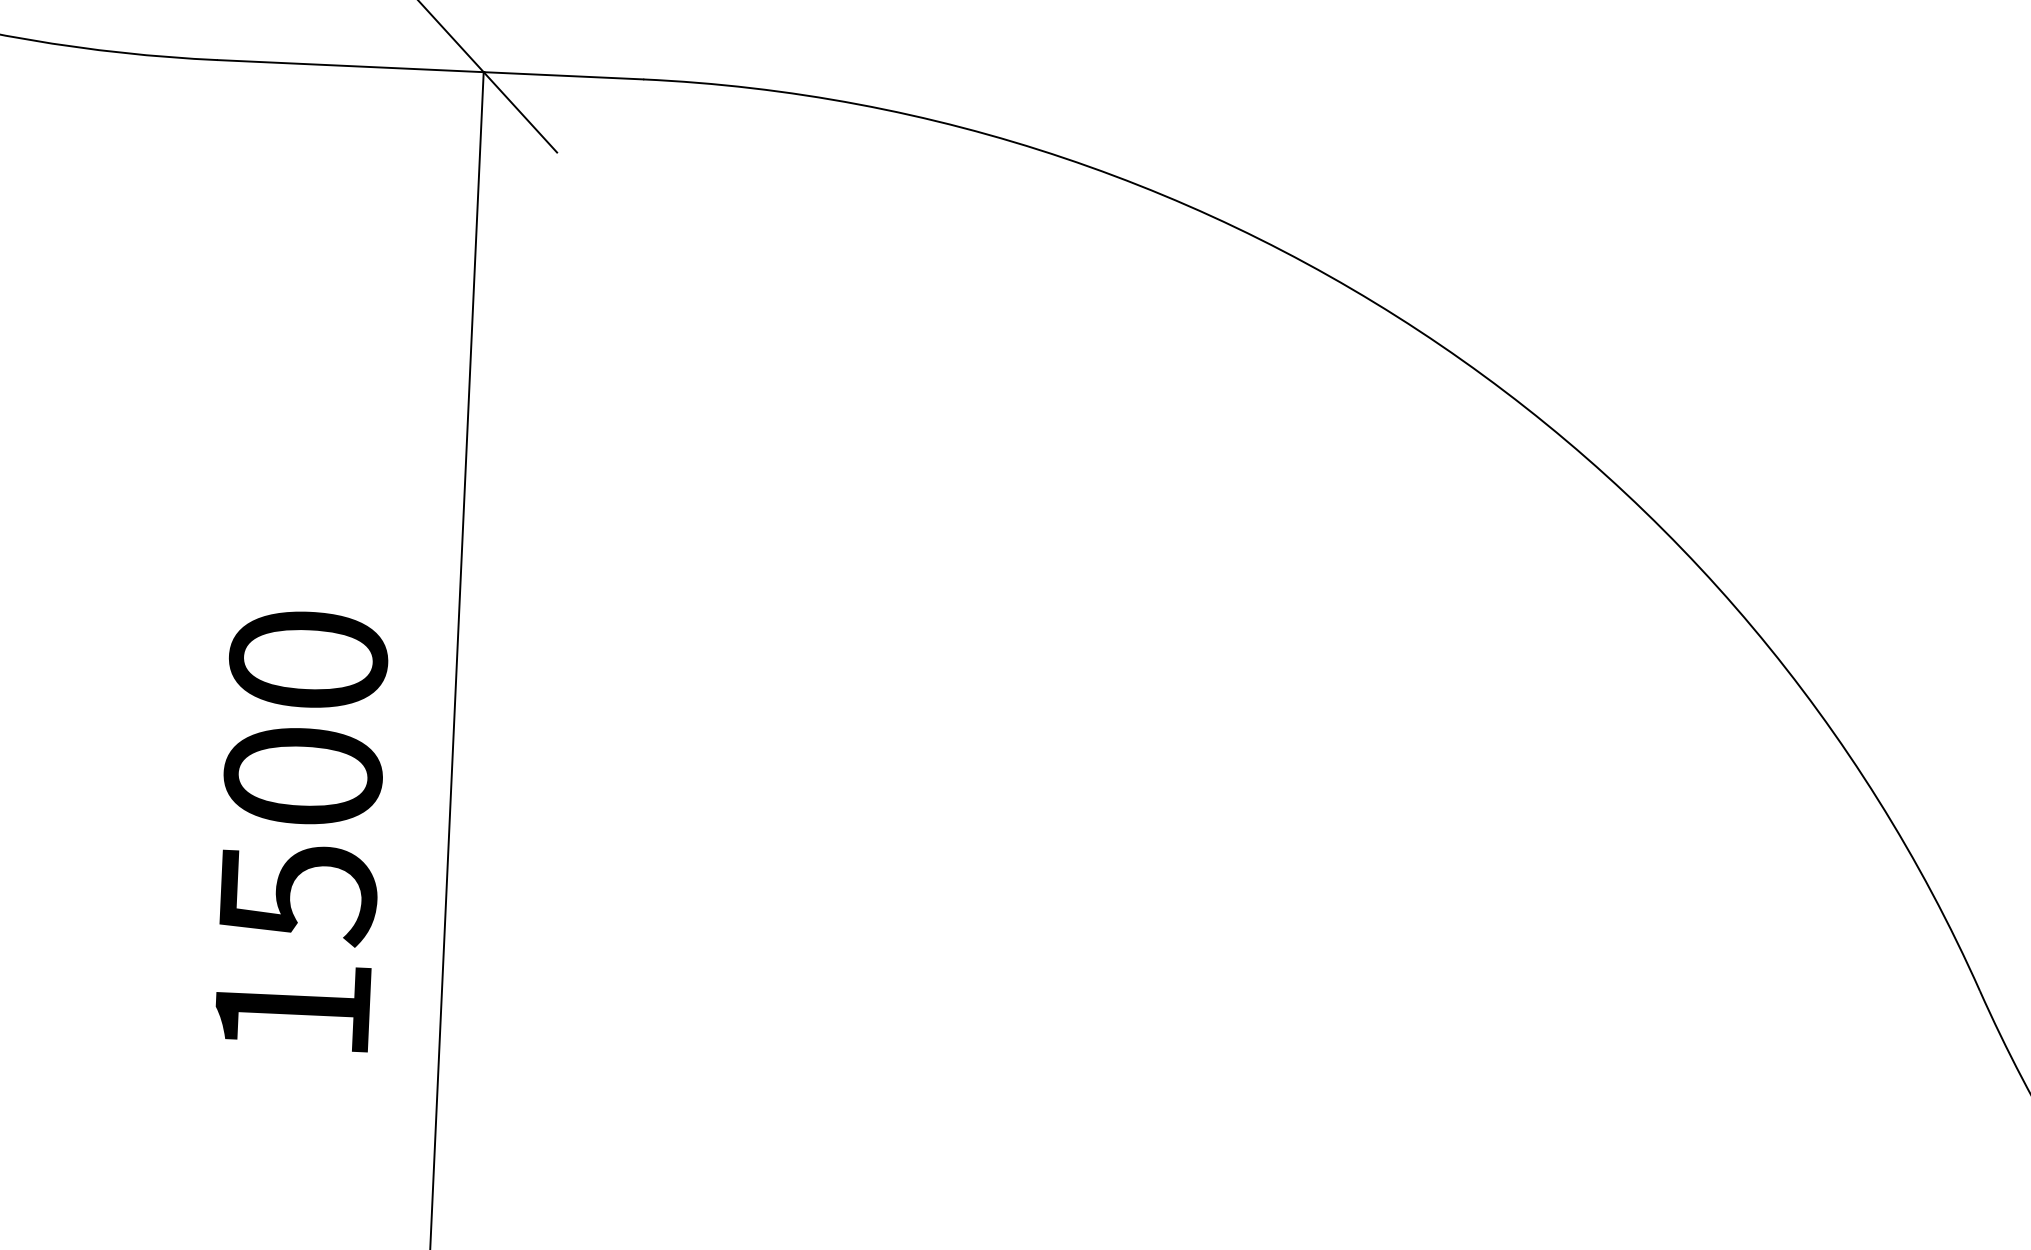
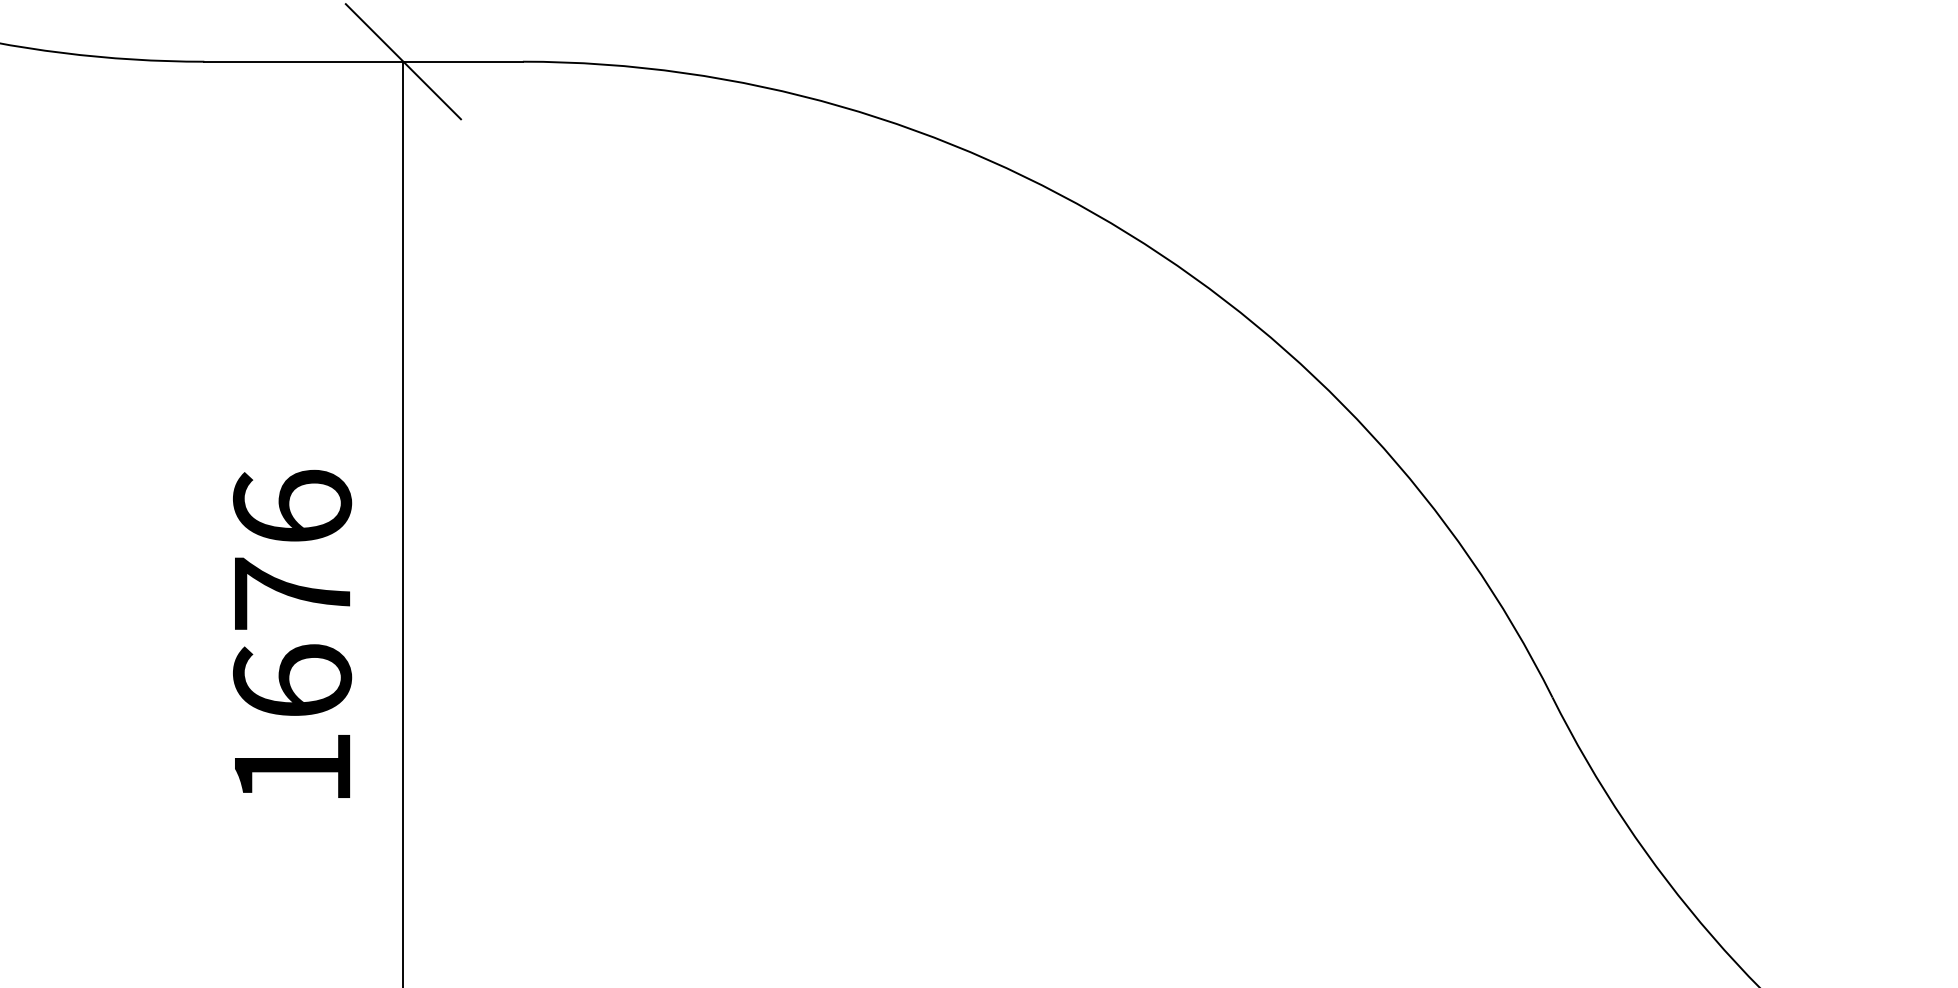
text: (303, 777) -> (292, 594), 1500 -> 1676

